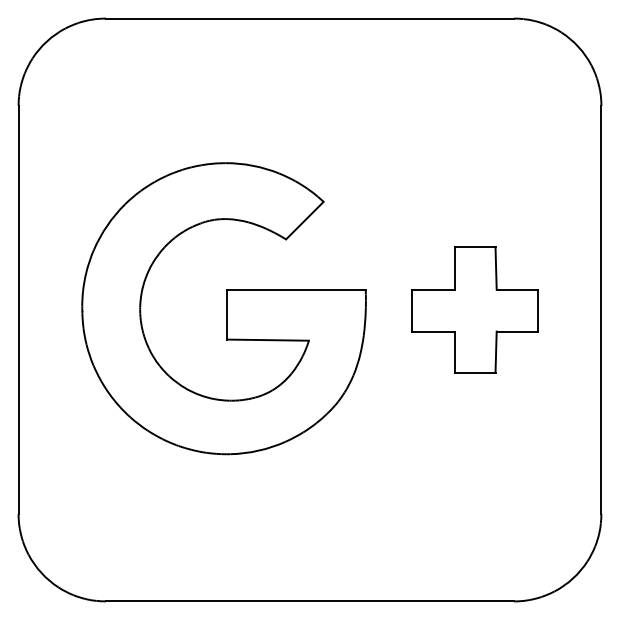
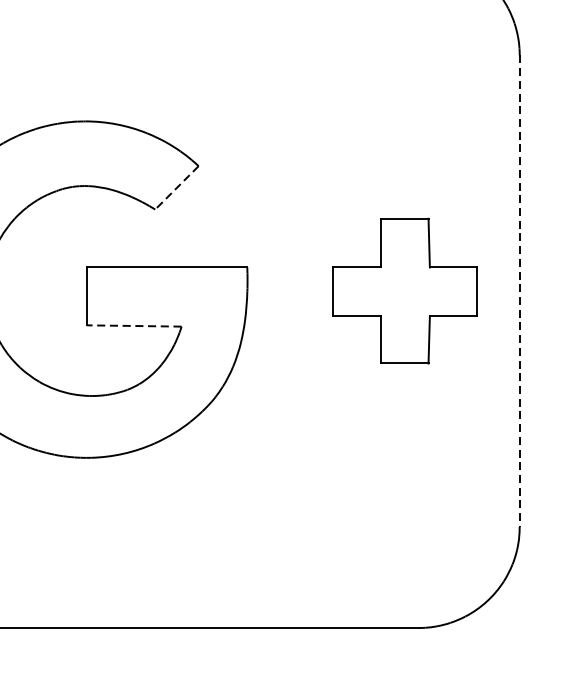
line: (304, 220) -> (176, 187), solid -> dashed
part: (474, 309) -> (404, 290), moved
line: (601, 309) -> (519, 290), solid -> dashed
line: (267, 340) -> (133, 326), solid -> dashed

